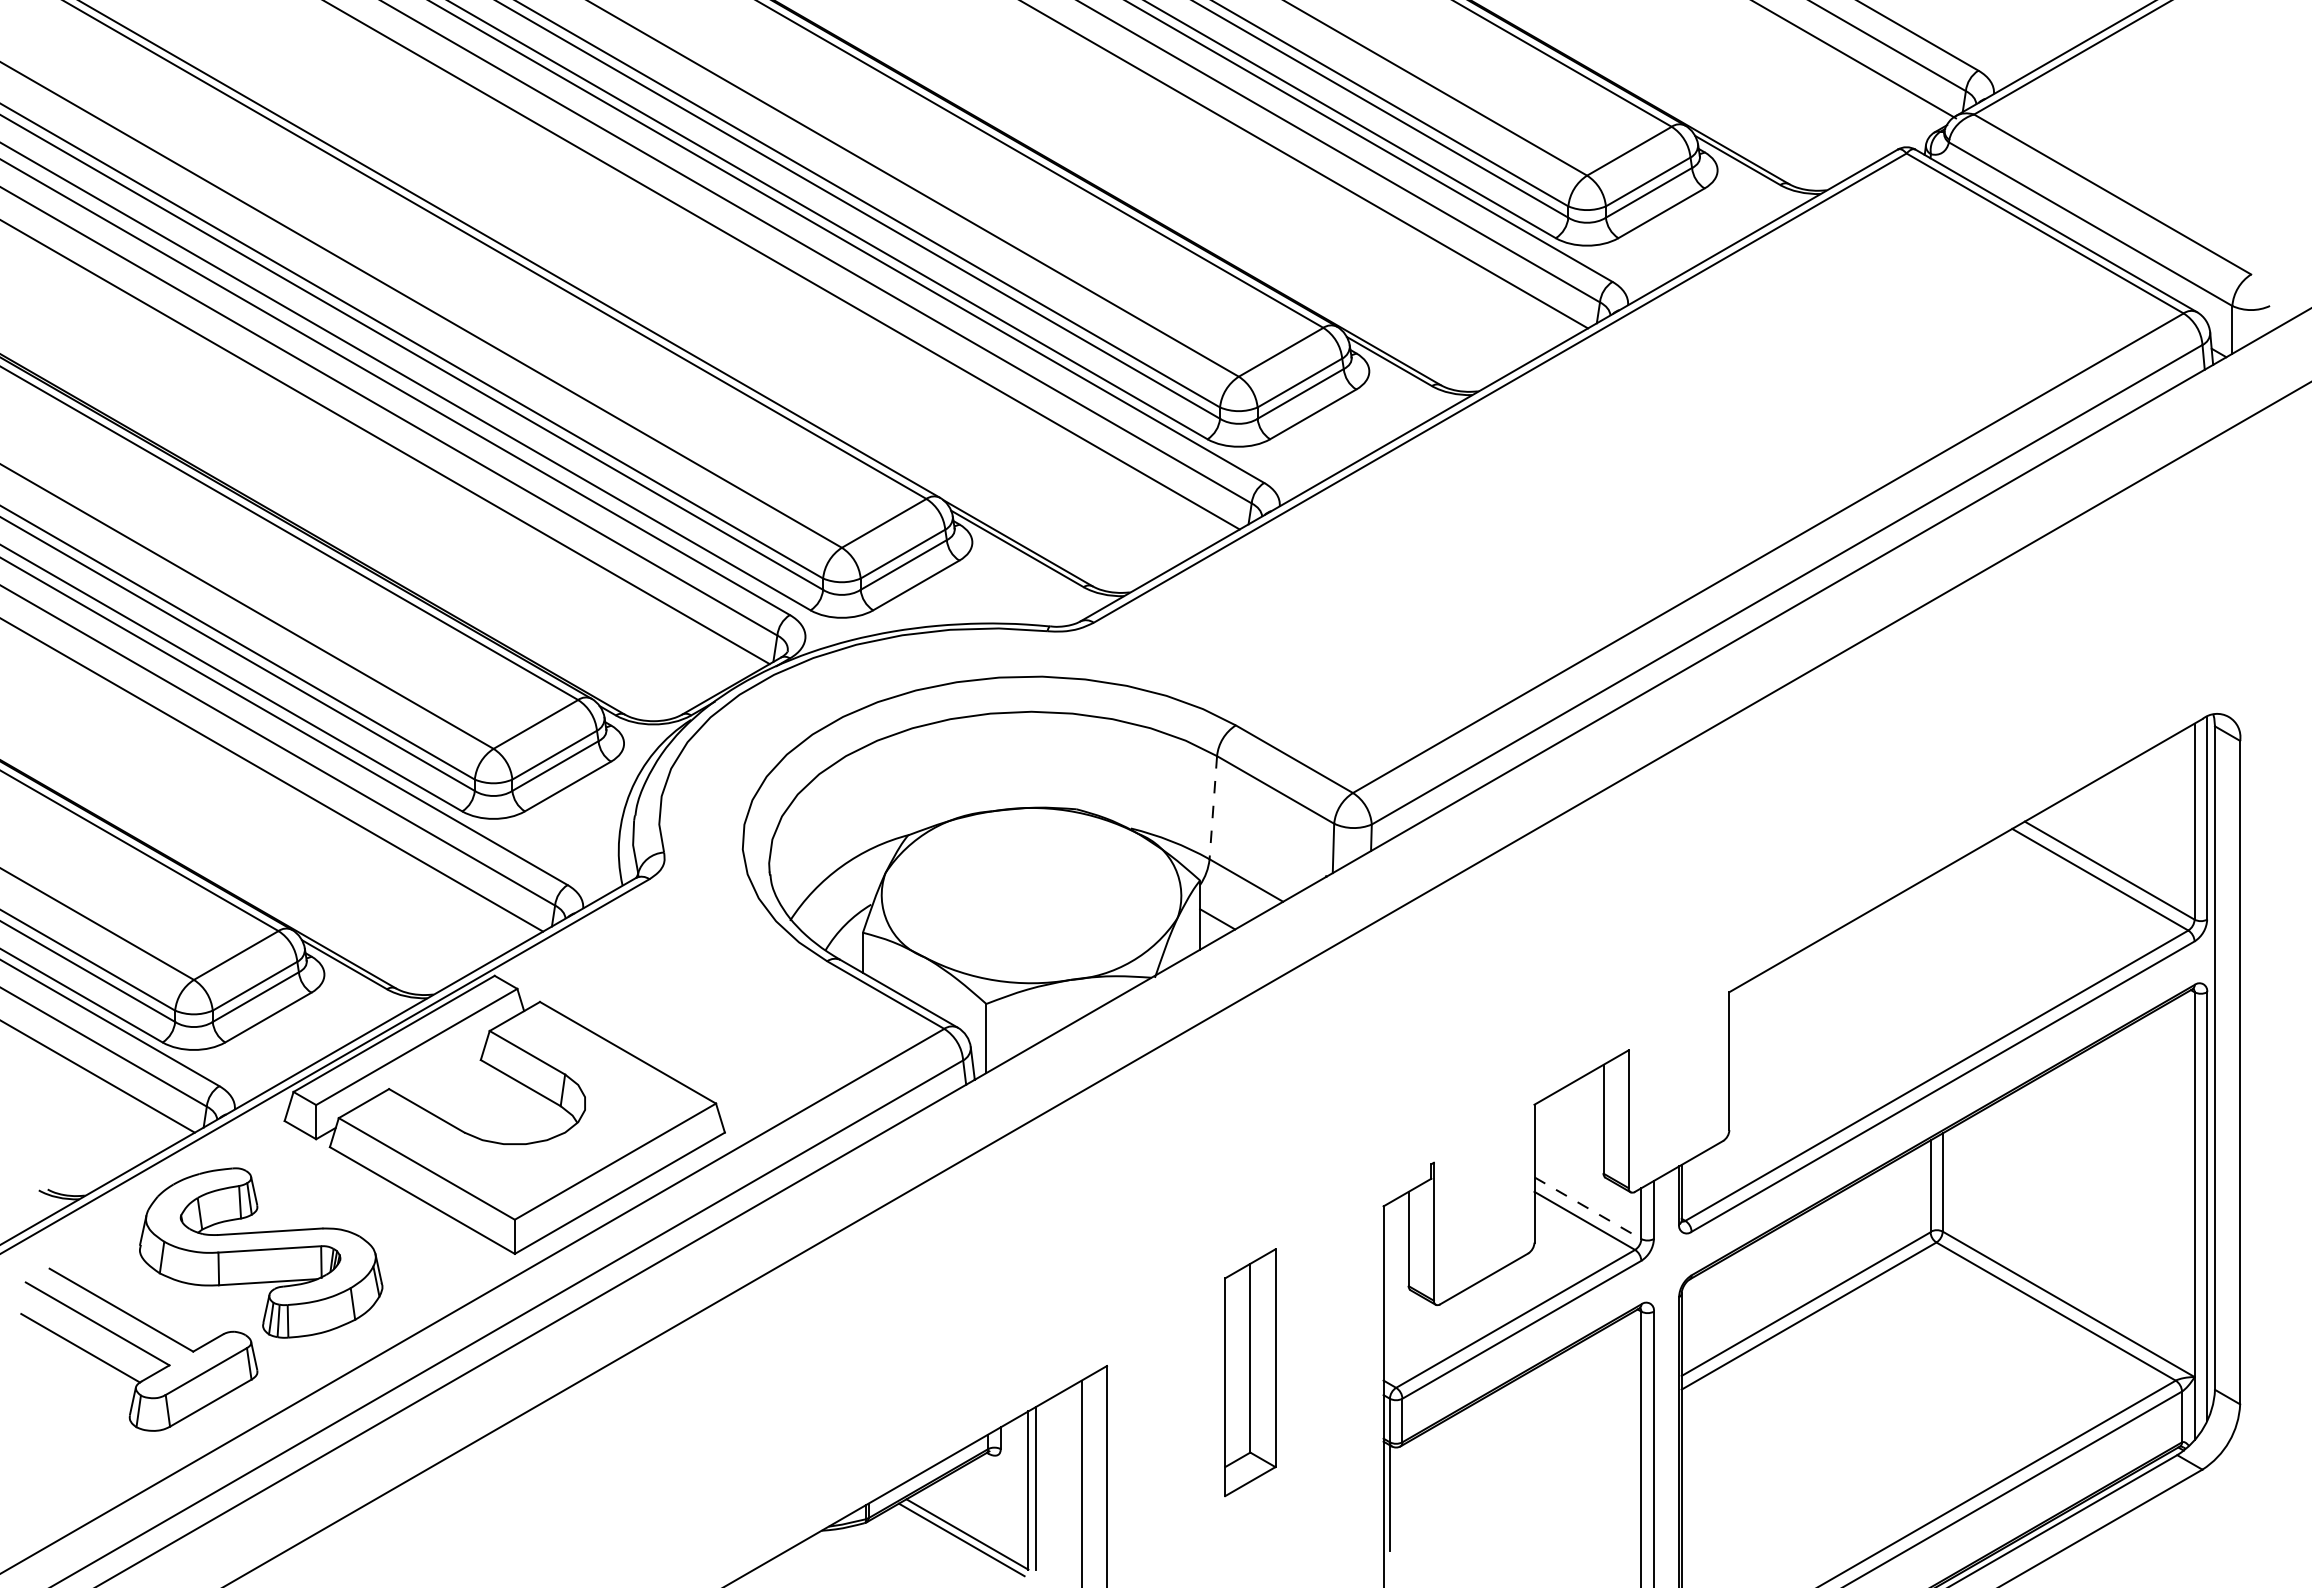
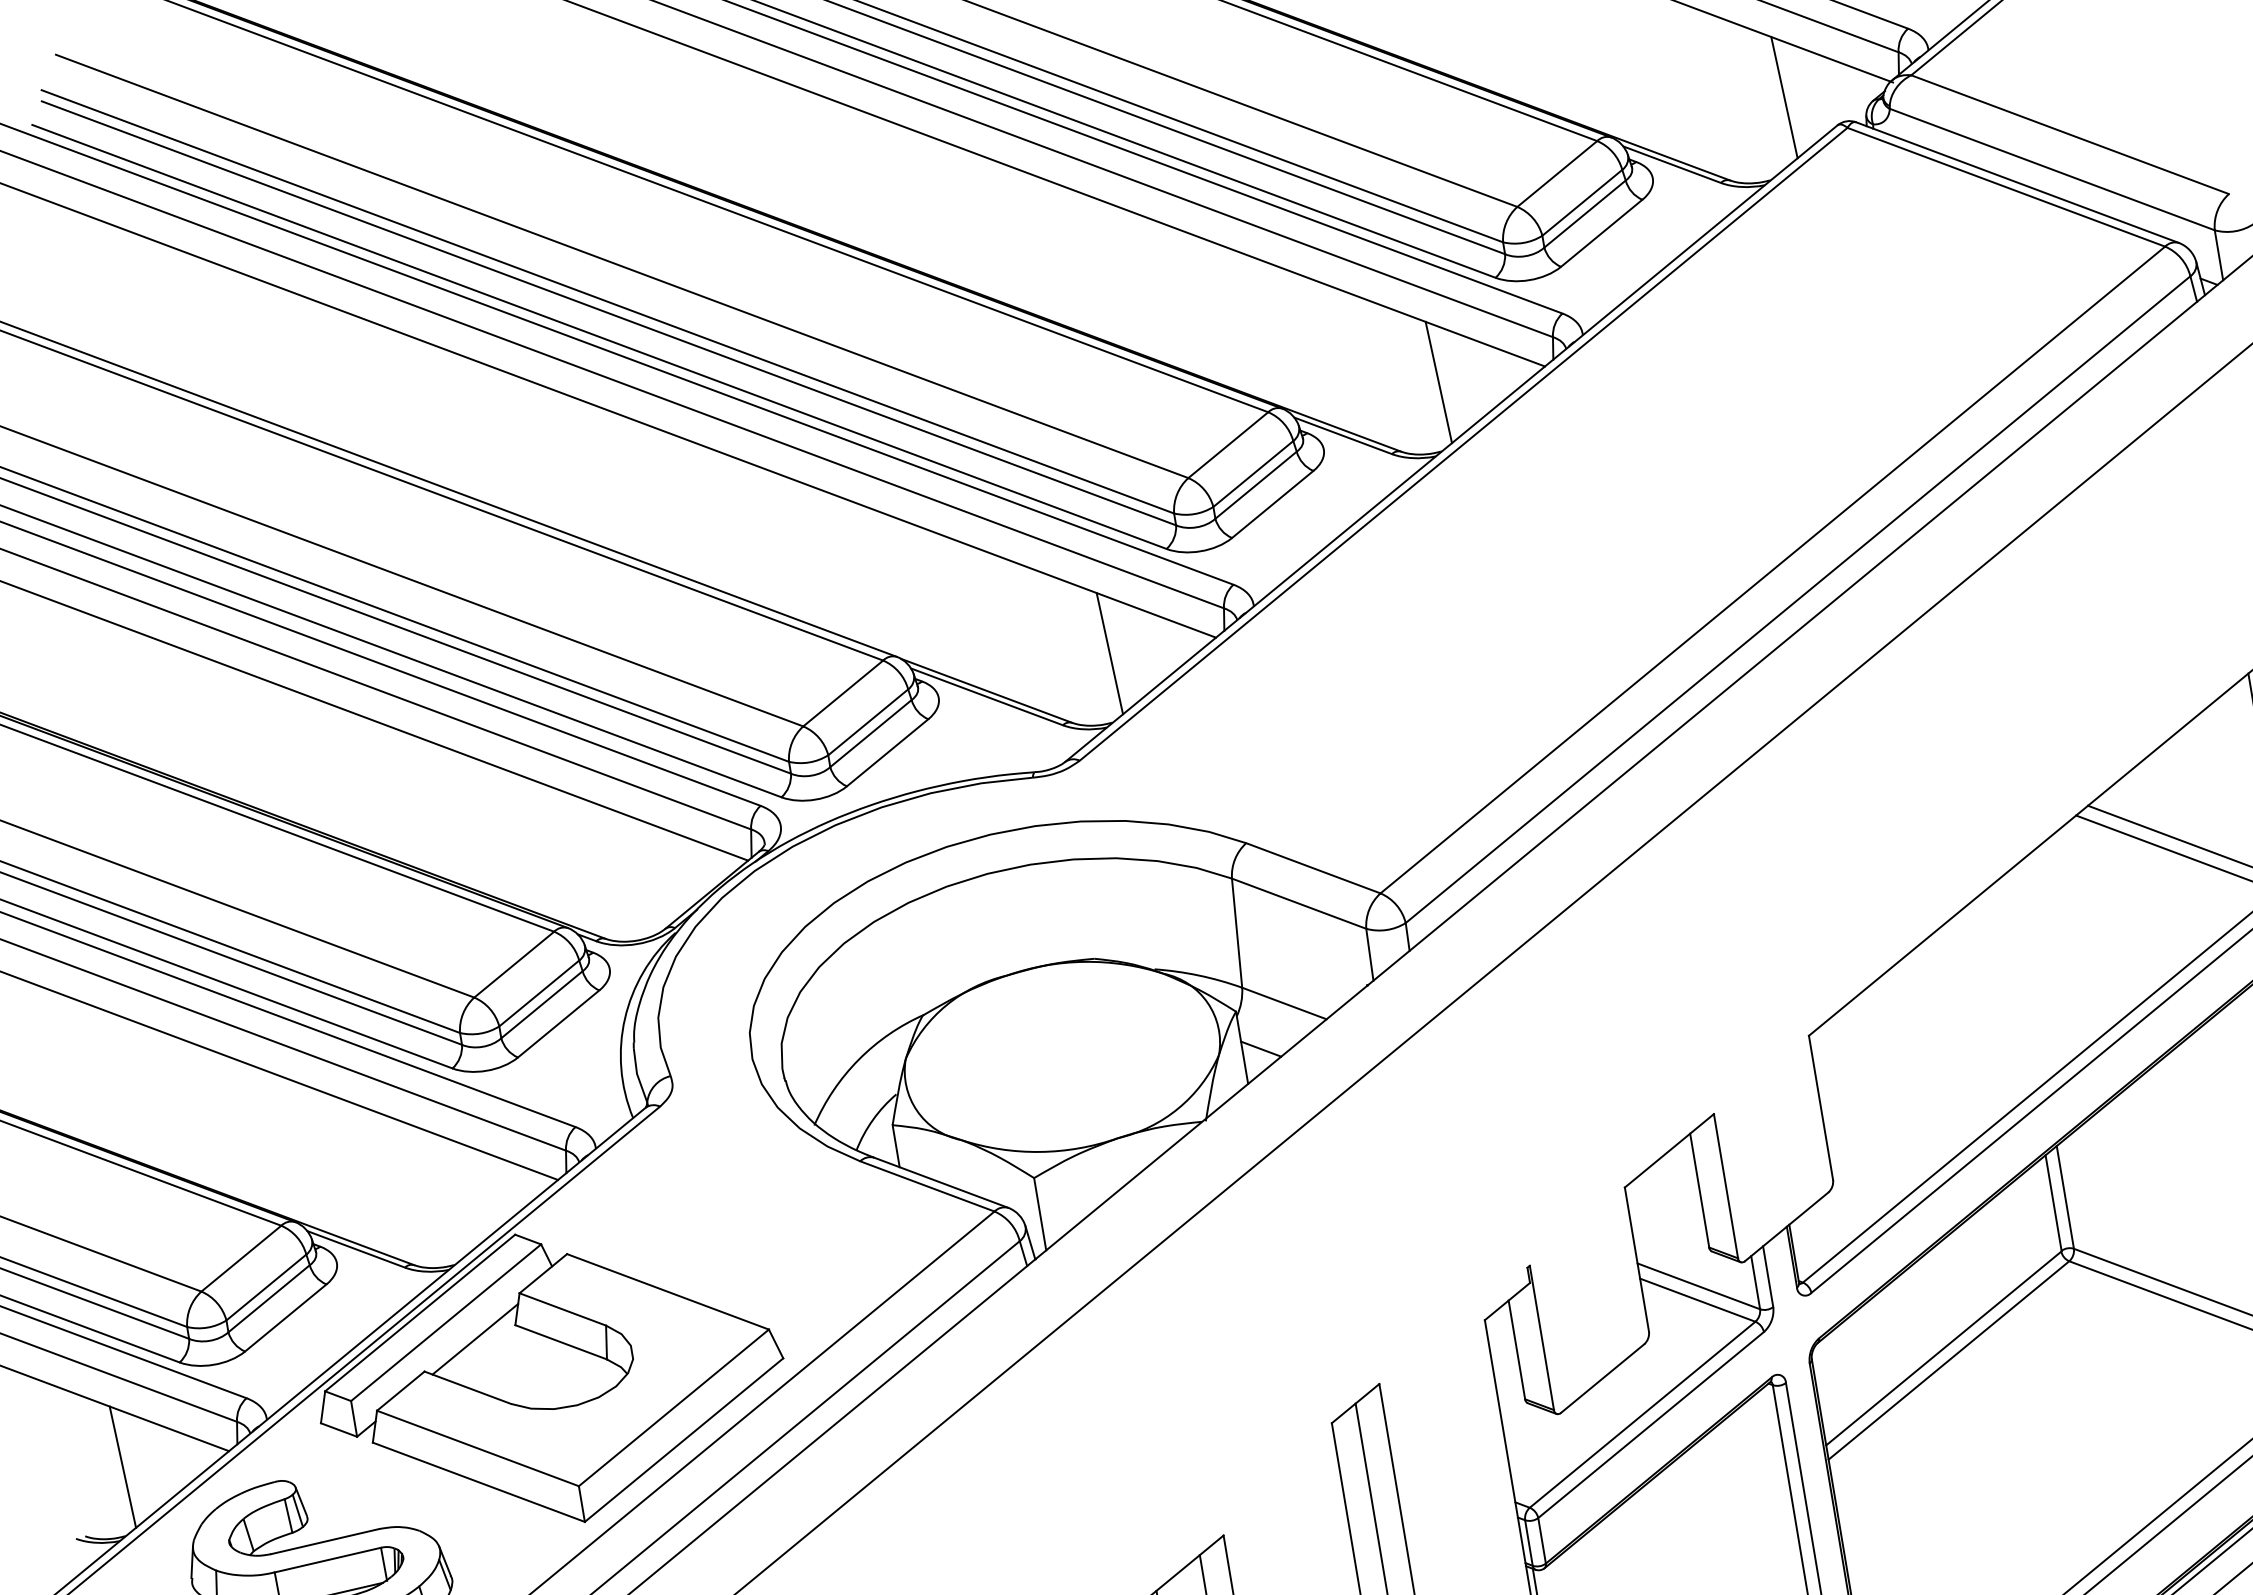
line: (1852, 115) -> (1784, 97), added
line: (1486, 326) -> (1438, 382), added
line: (1138, 527) -> (1109, 653), added
line: (1213, 807) -> (1237, 932), dashed -> solid
line: (441, 1066) -> (475, 1338), added
line: (93, 1130) -> (122, 1466), added
line: (1587, 1208) -> (1698, 1286), dashed -> solid

